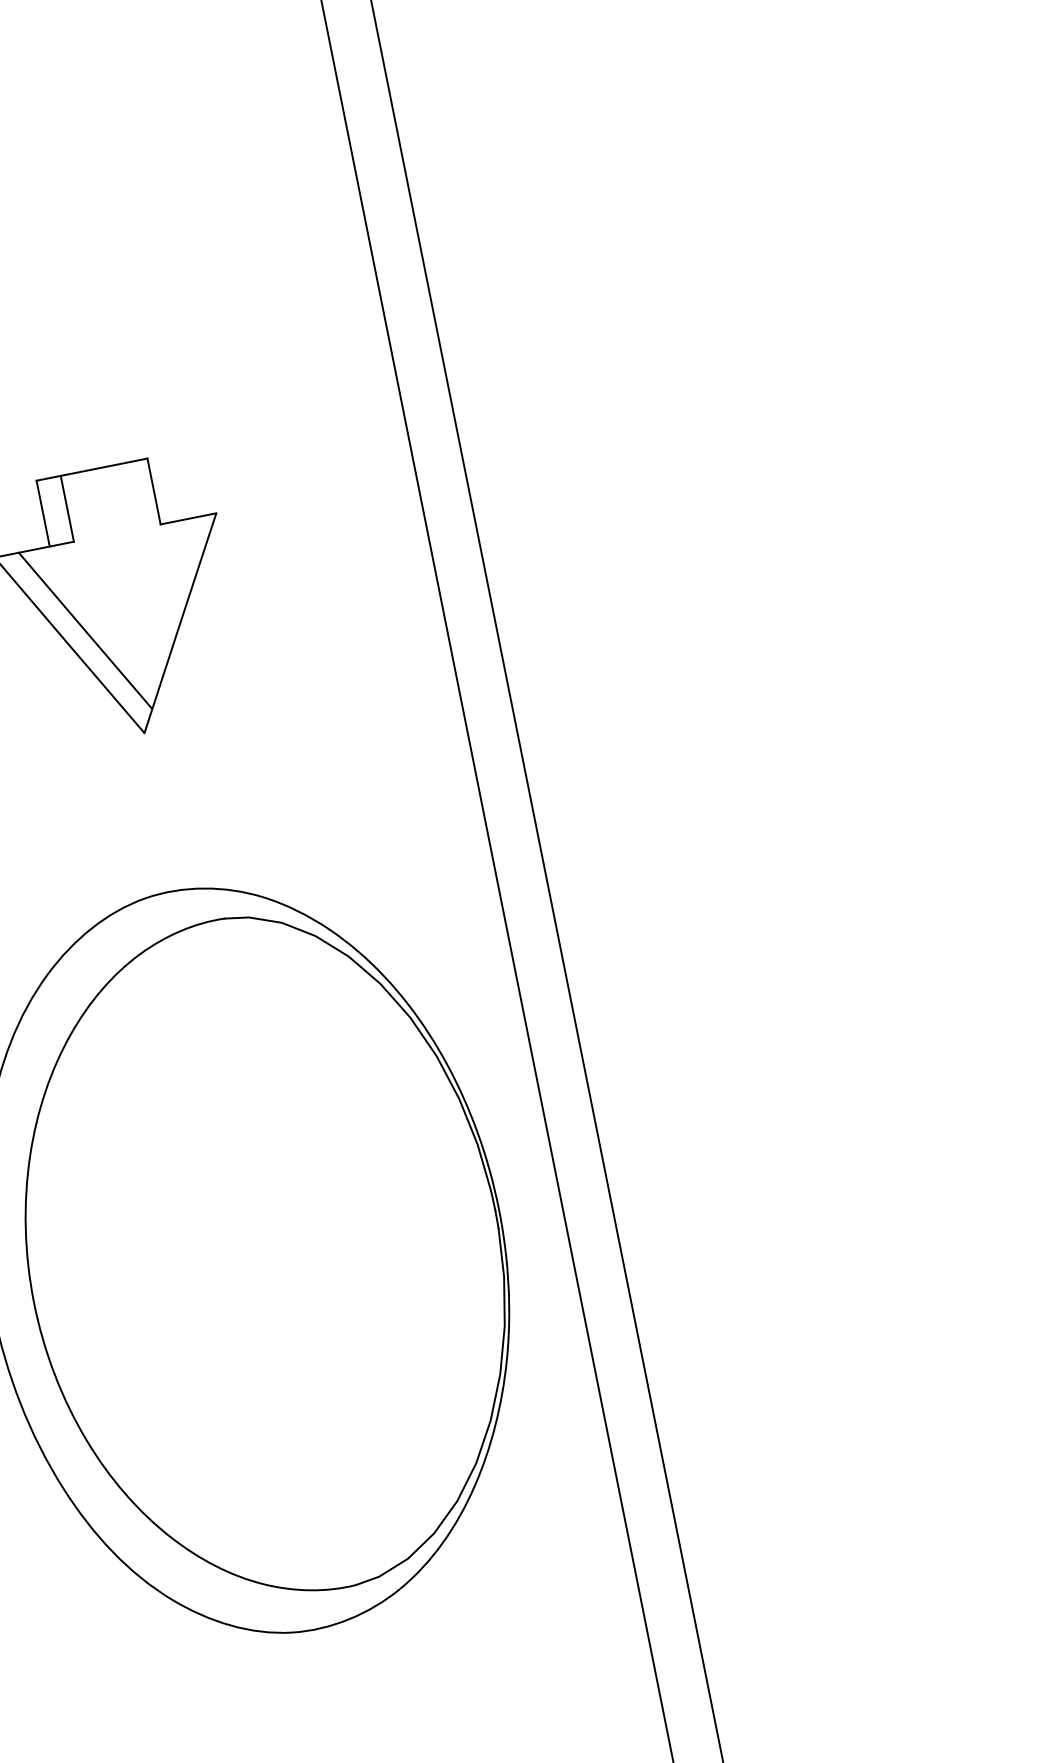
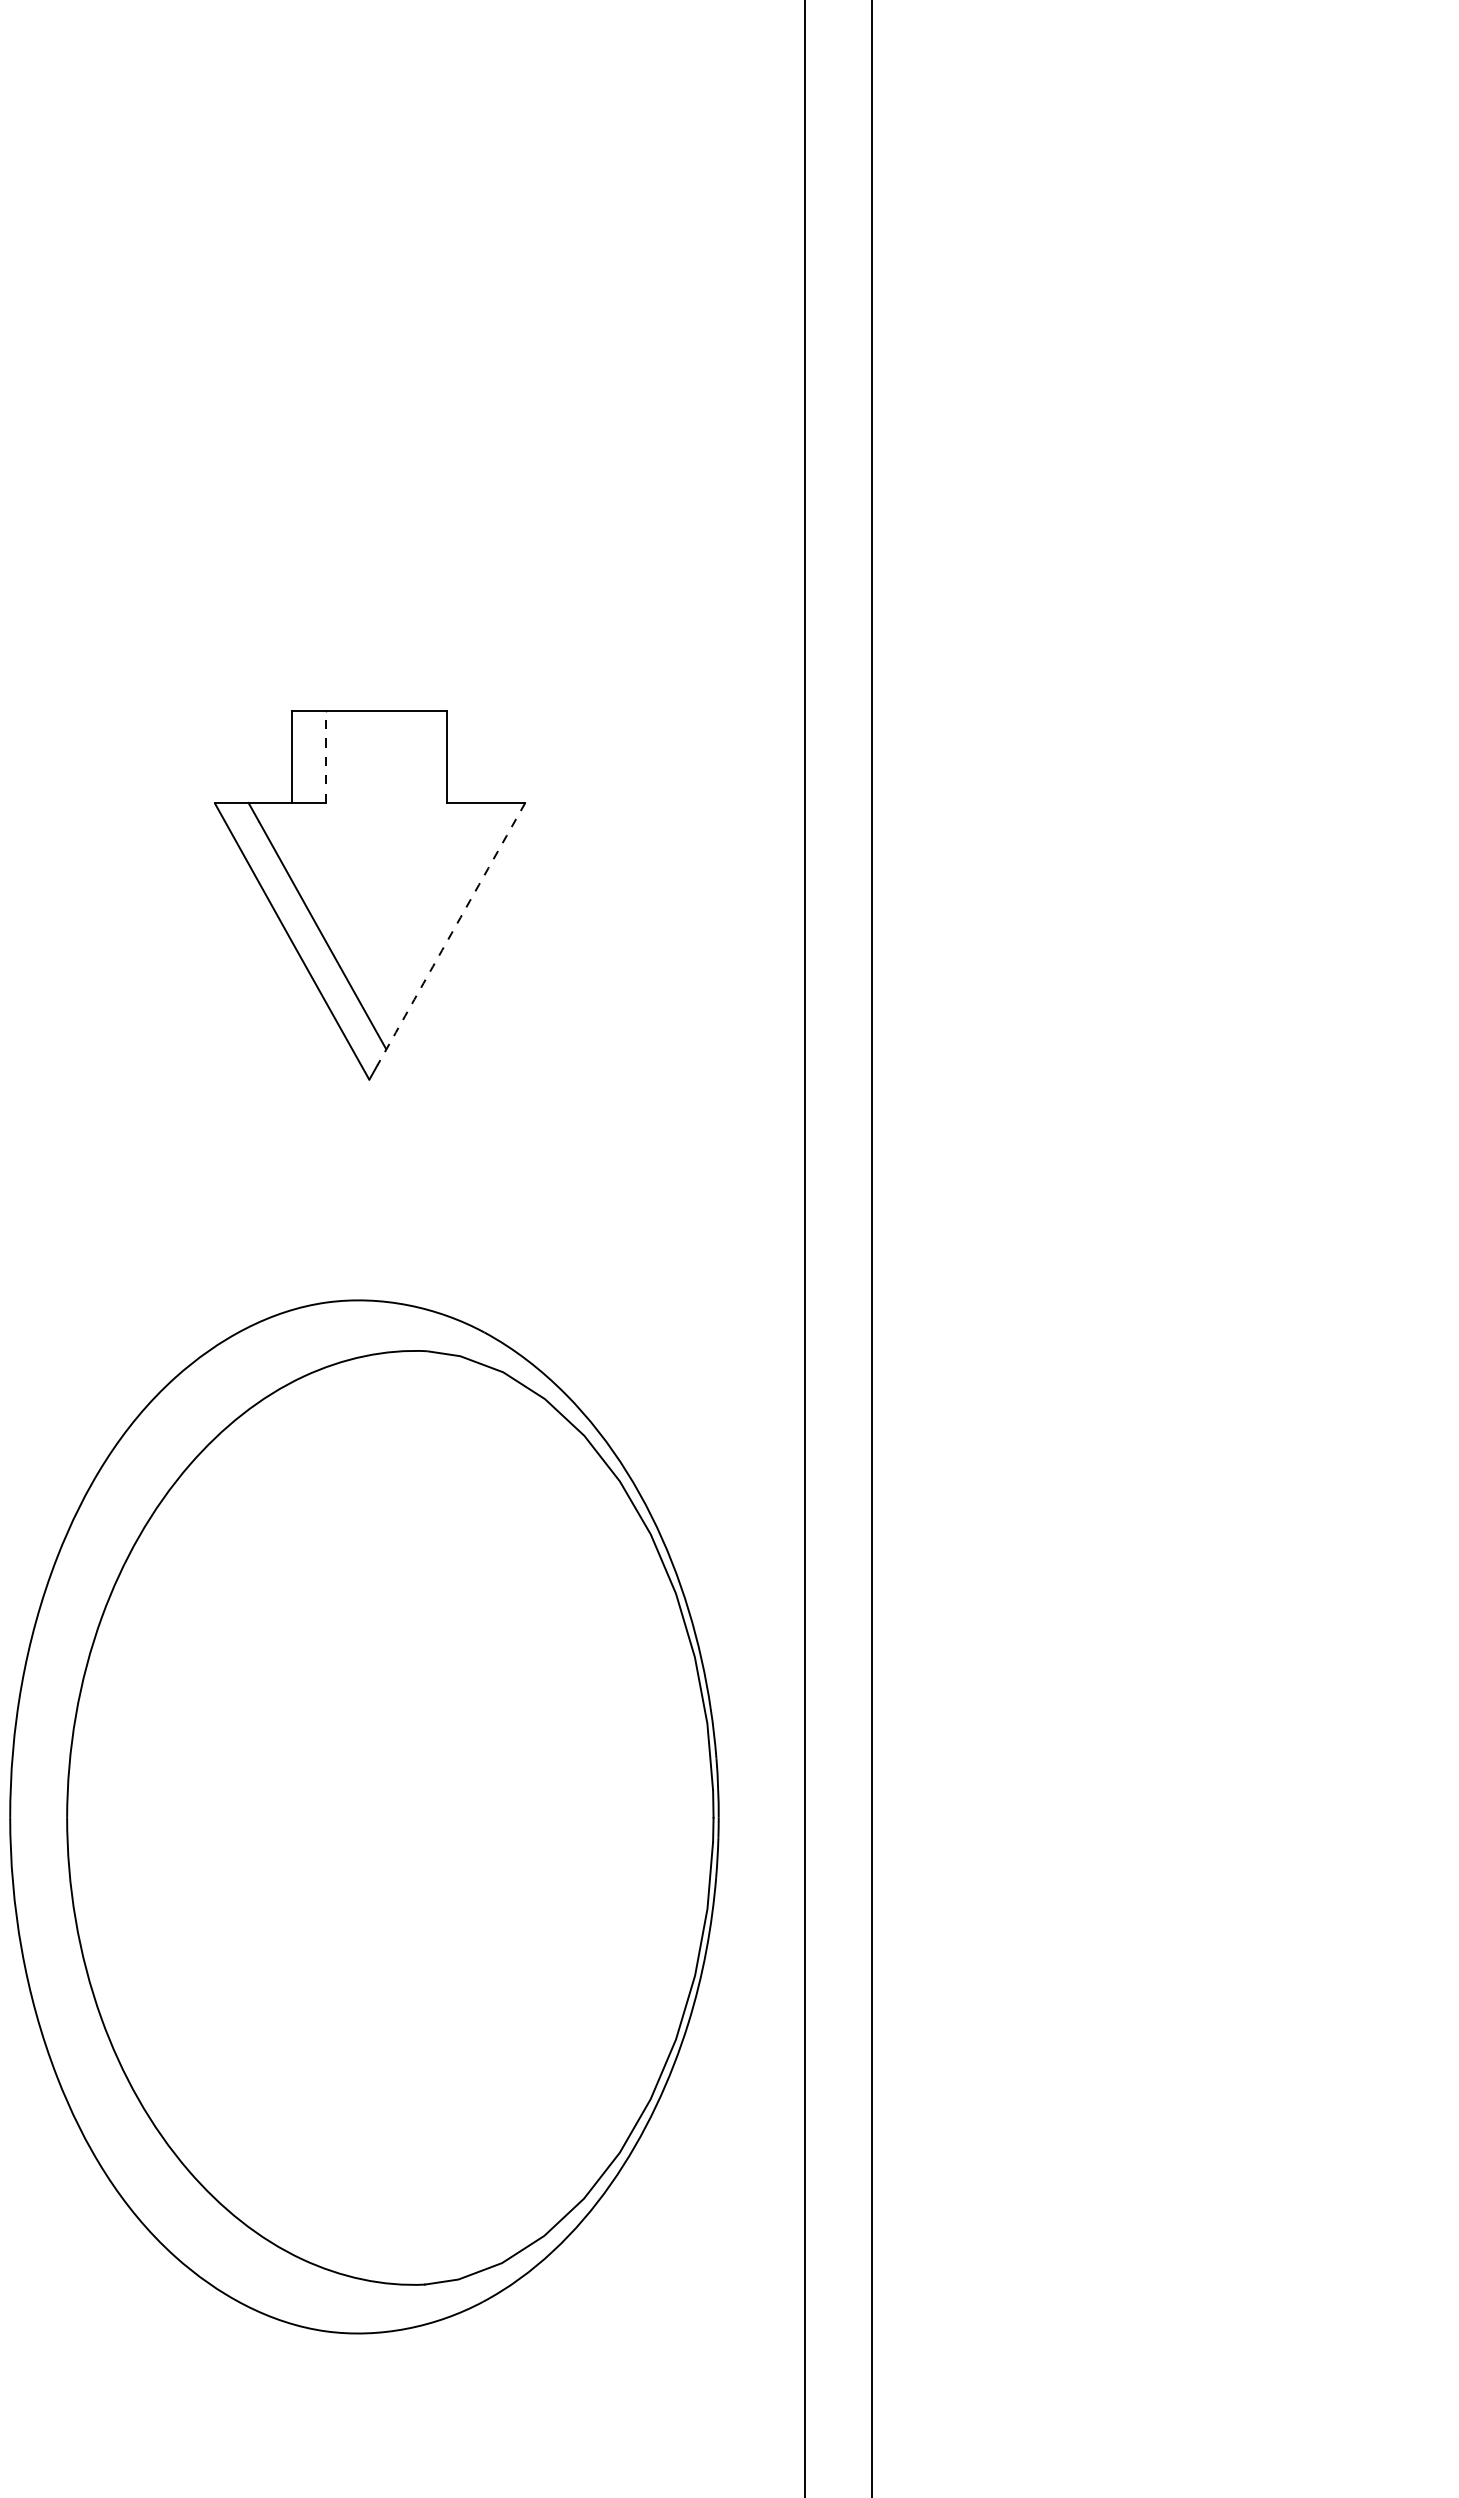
line: (67, 508) -> (325, 756), solid -> dashed
arc: (182, 617) -> (451, 934), solid -> dashed

